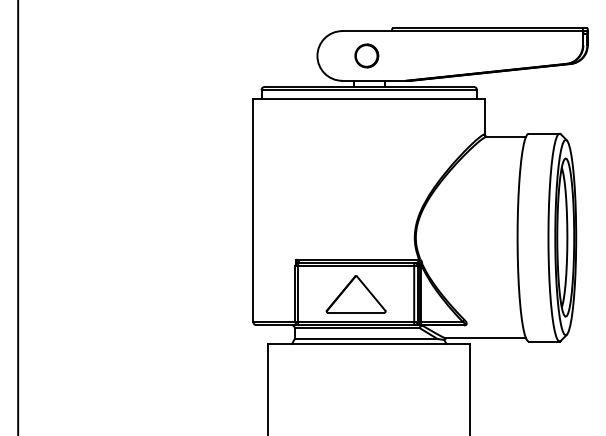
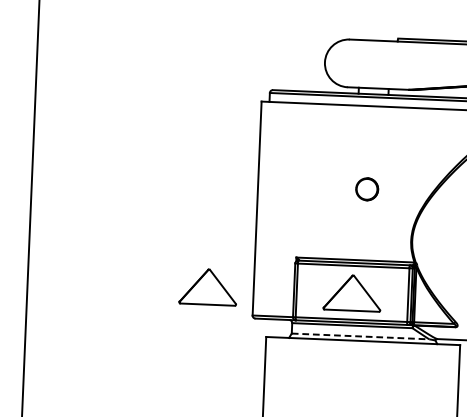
part: (366, 55) -> (366, 188), moved
part: (205, 294) -> (207, 287), added
line: (366, 339) -> (360, 336), solid -> dashed

